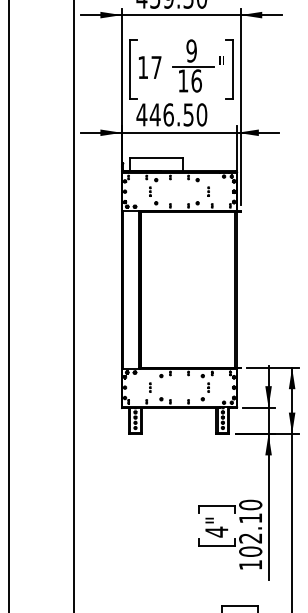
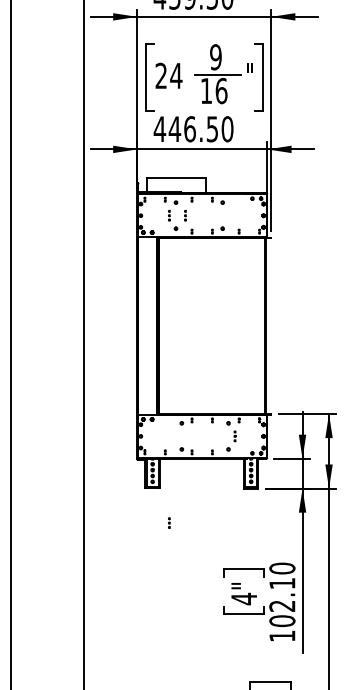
text: (150, 66) -> (169, 74), 17 -> 24
part: (208, 191) -> (185, 215), moved
part: (150, 387) -> (169, 522), moved

